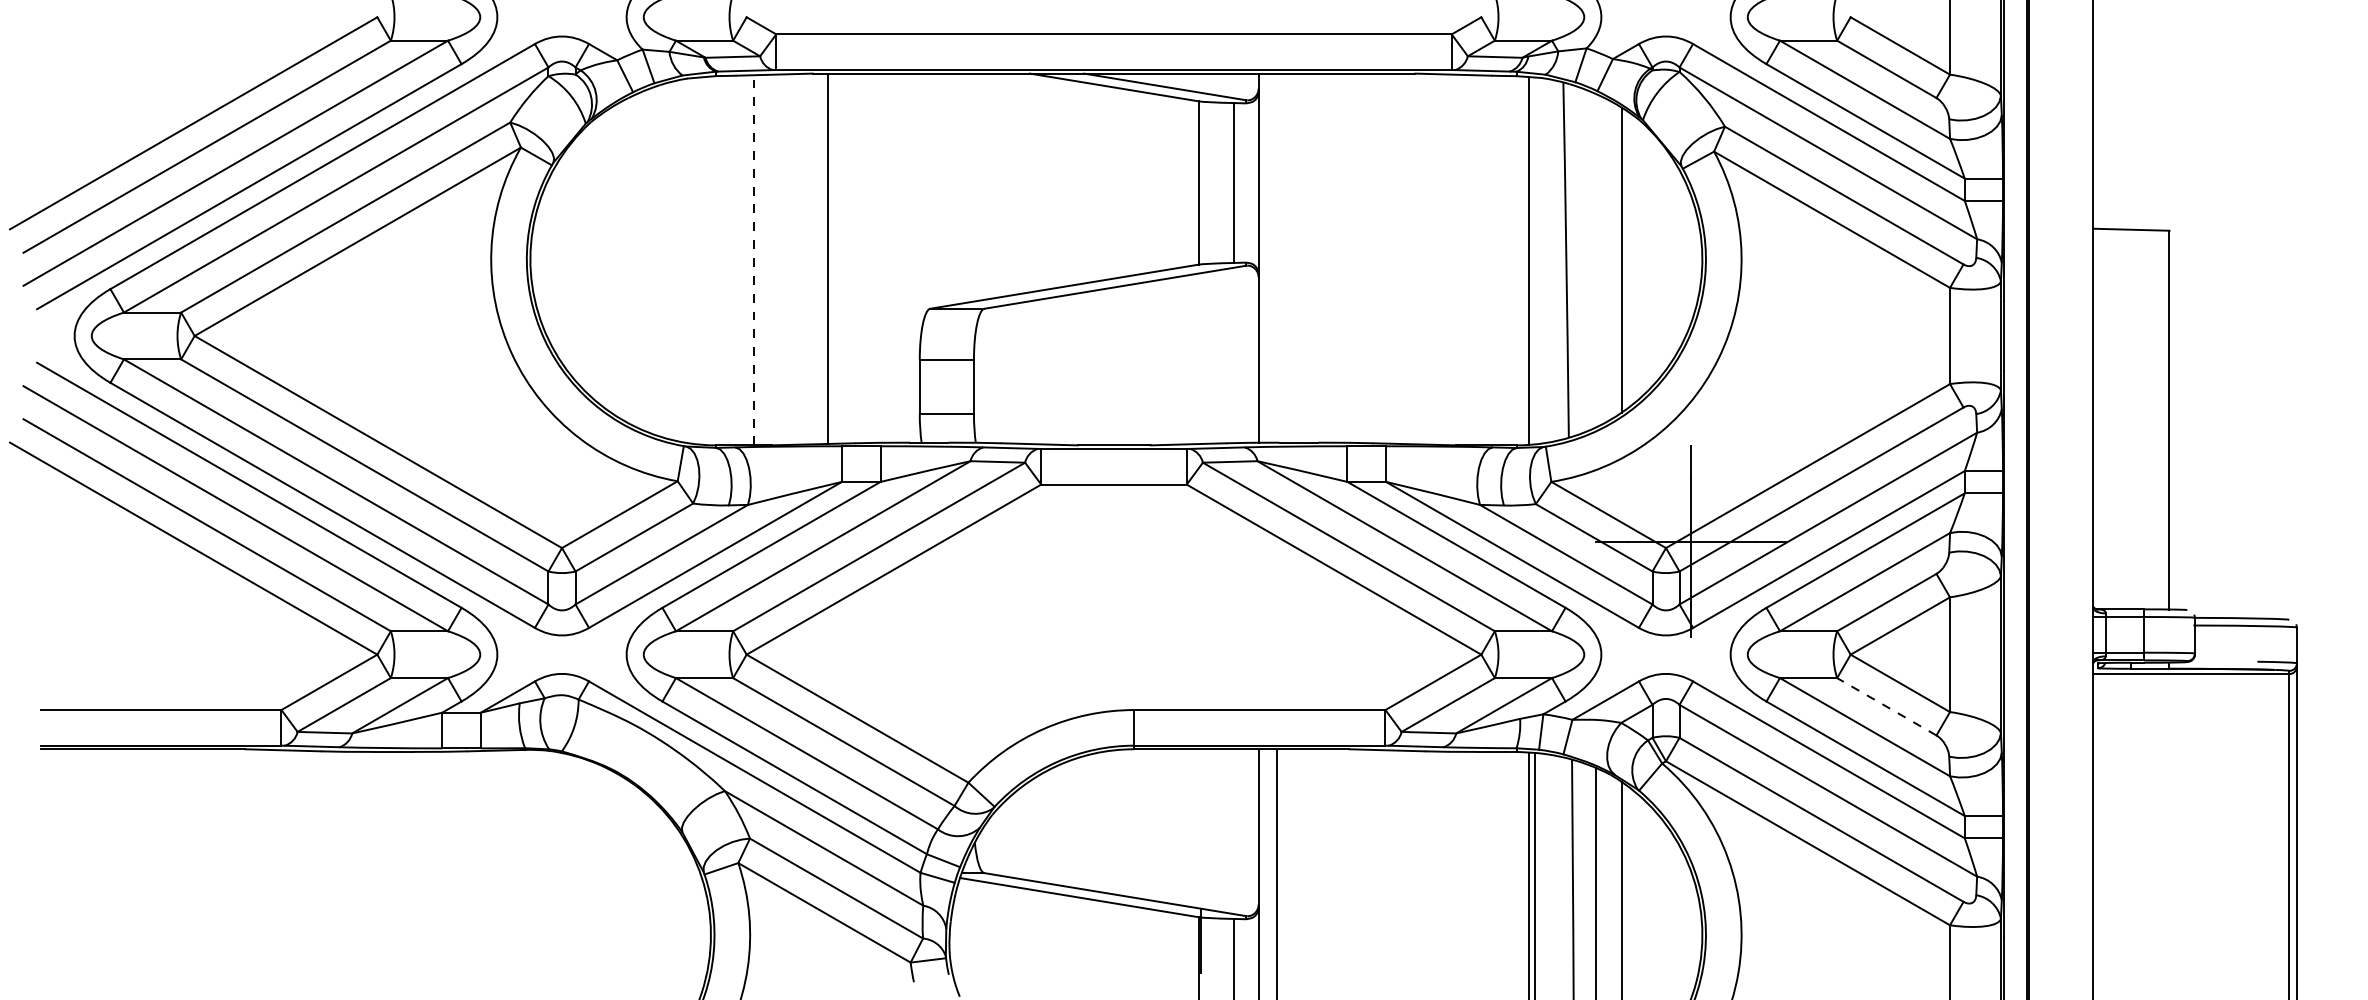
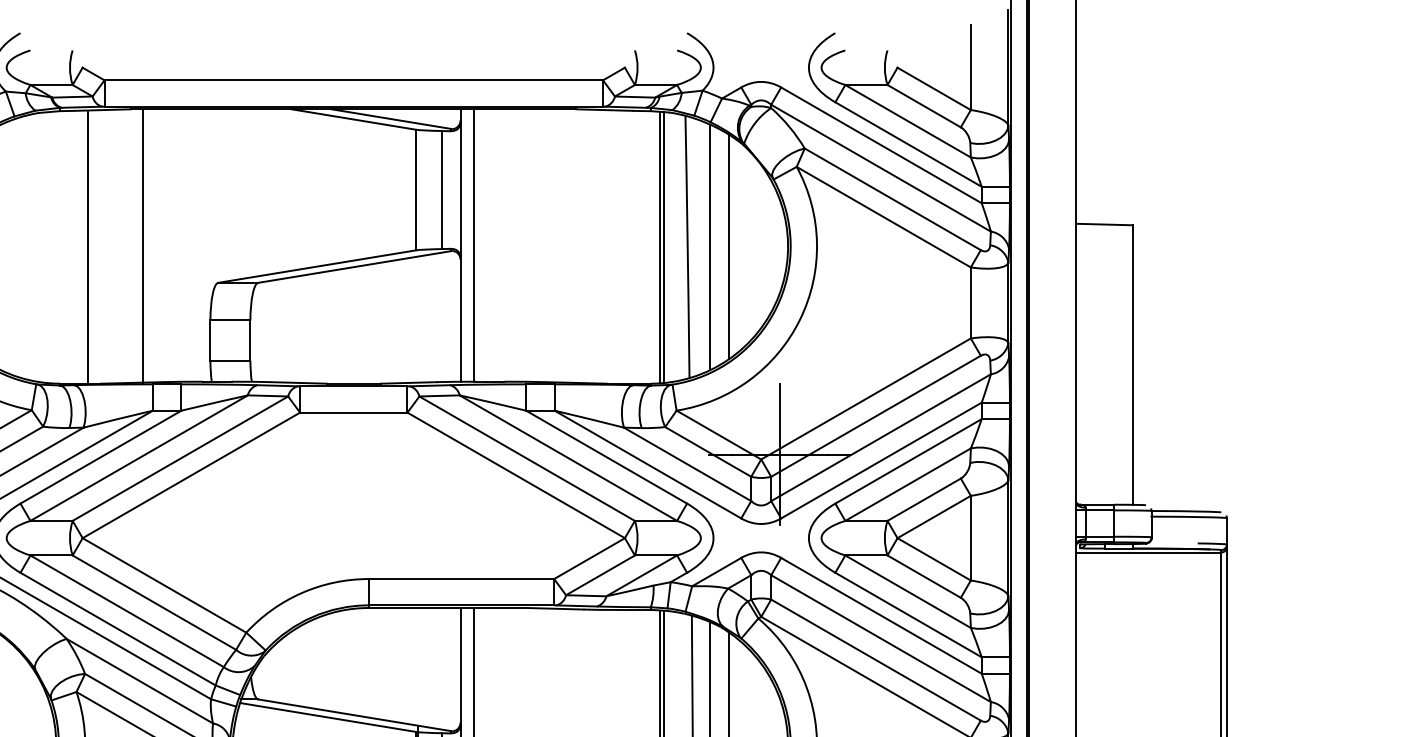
line: (1277, 257) -> (474, 245), added
line: (753, 259) -> (87, 246), dashed -> solid
line: (1534, 260) -> (664, 247), added
line: (1596, 260) -> (709, 247), added
line: (1886, 706) -> (923, 576), dashed -> solid

